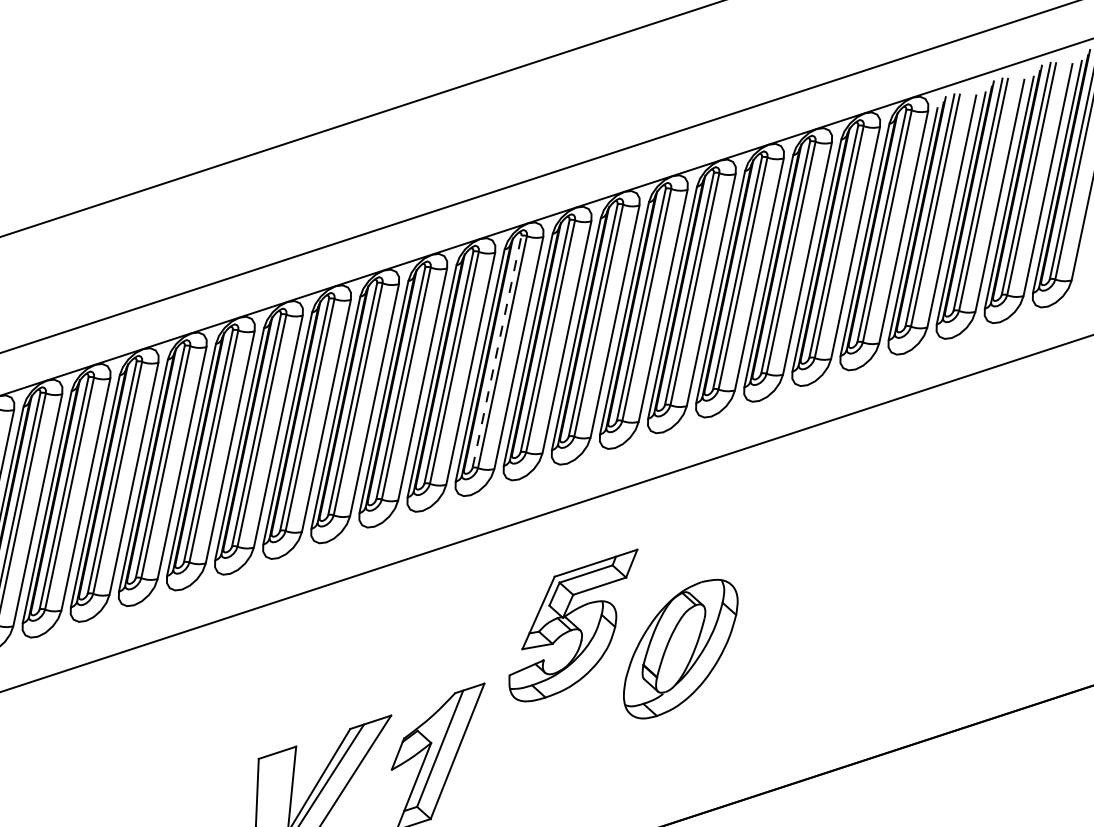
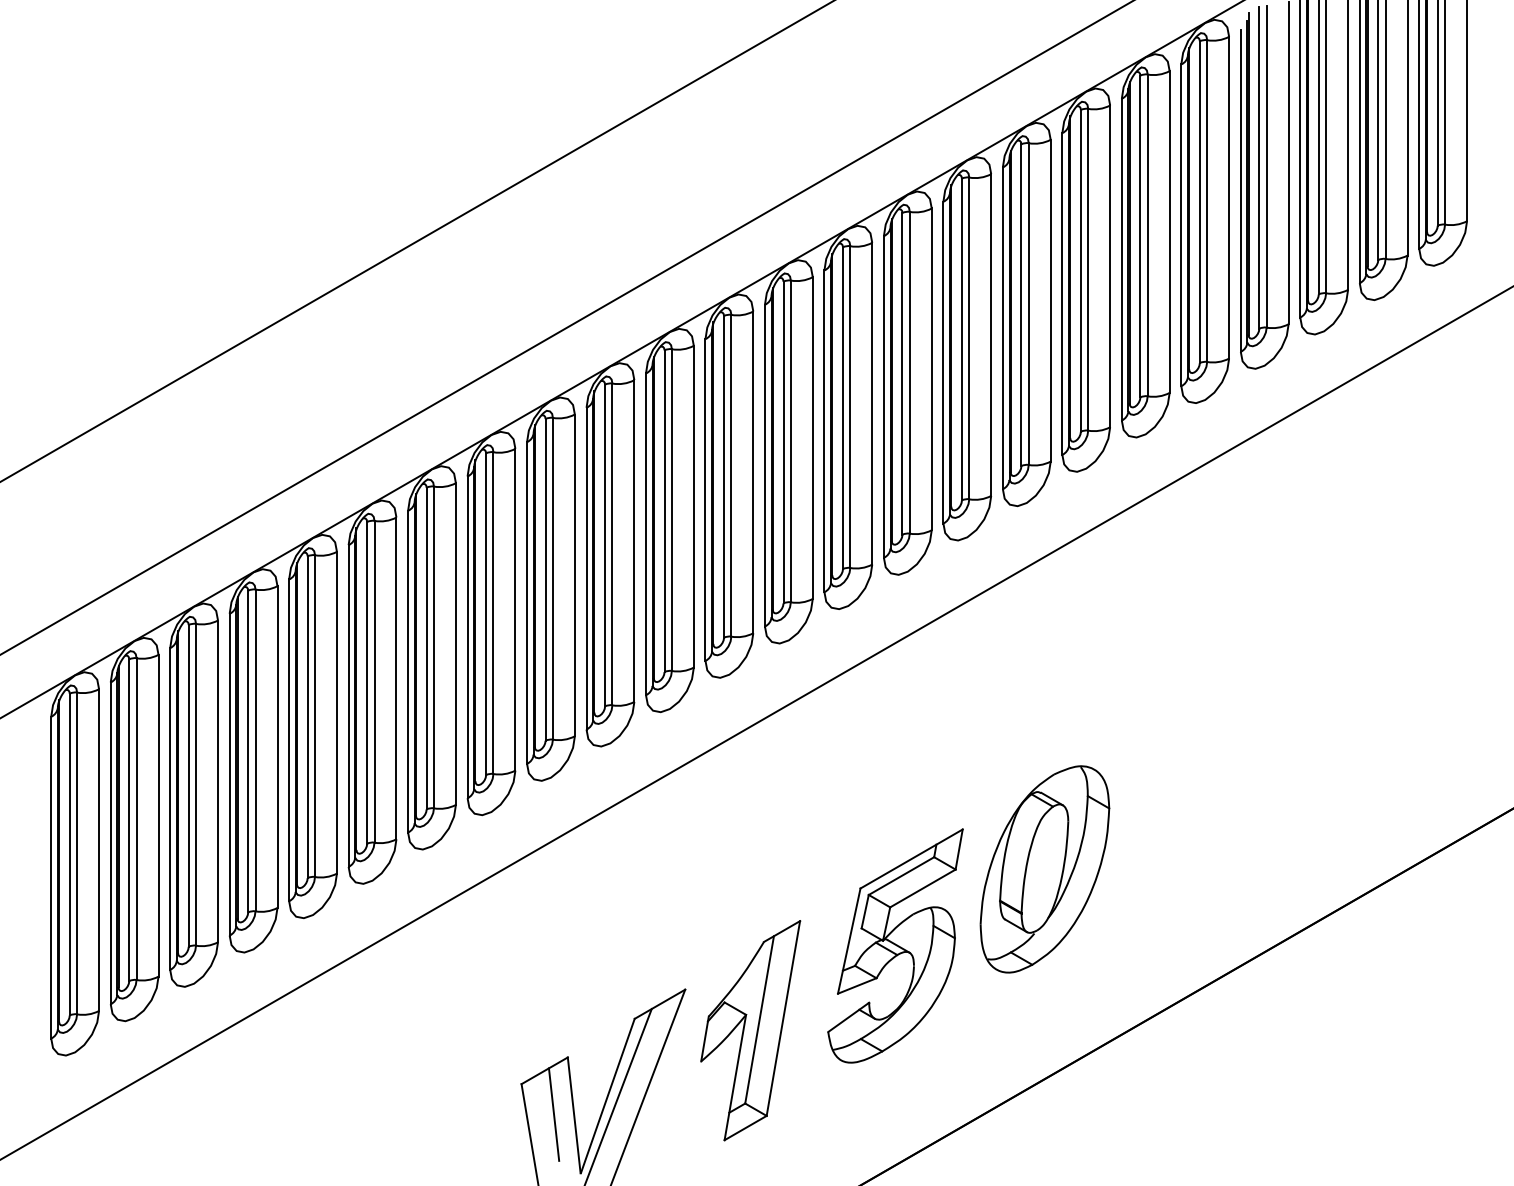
line: (497, 351) -> (724, 476), dashed -> solid
part: (571, 623) -> (895, 945), moved
part: (680, 649) -> (1044, 869), moved
line: (277, 785) -> (553, 1114), added

